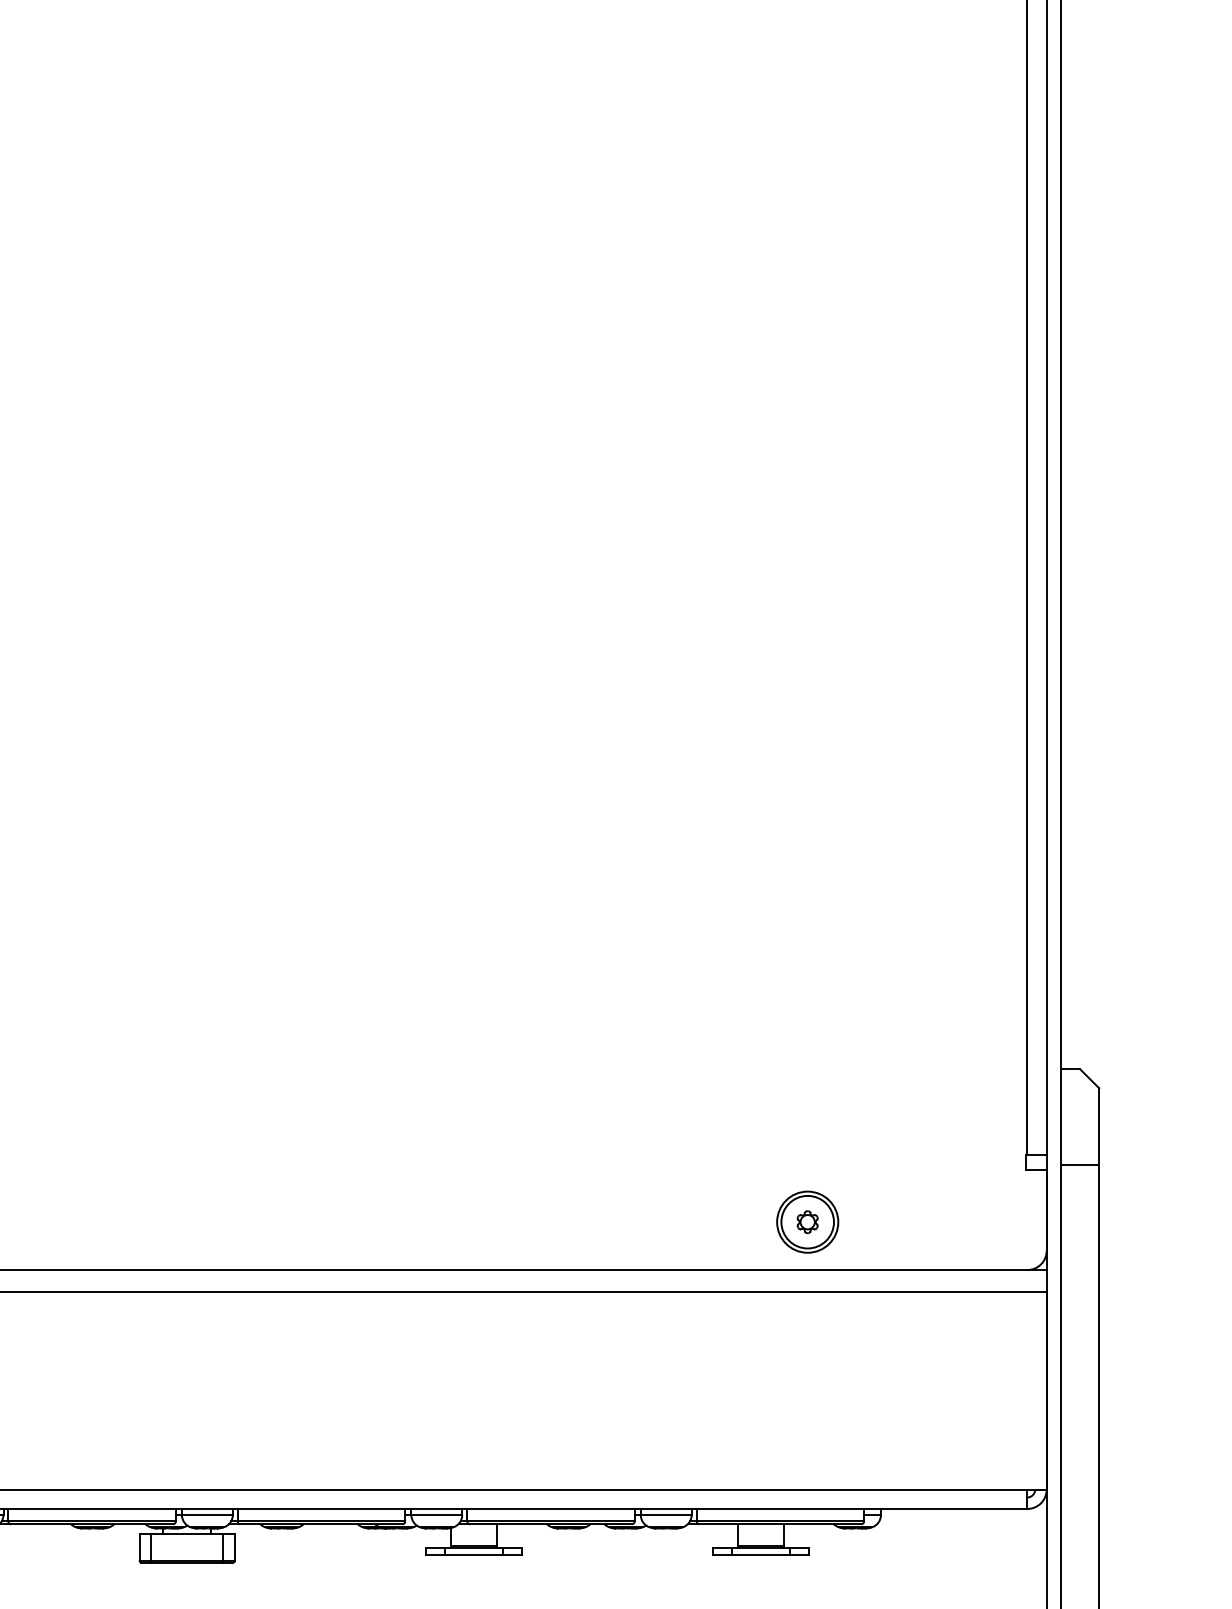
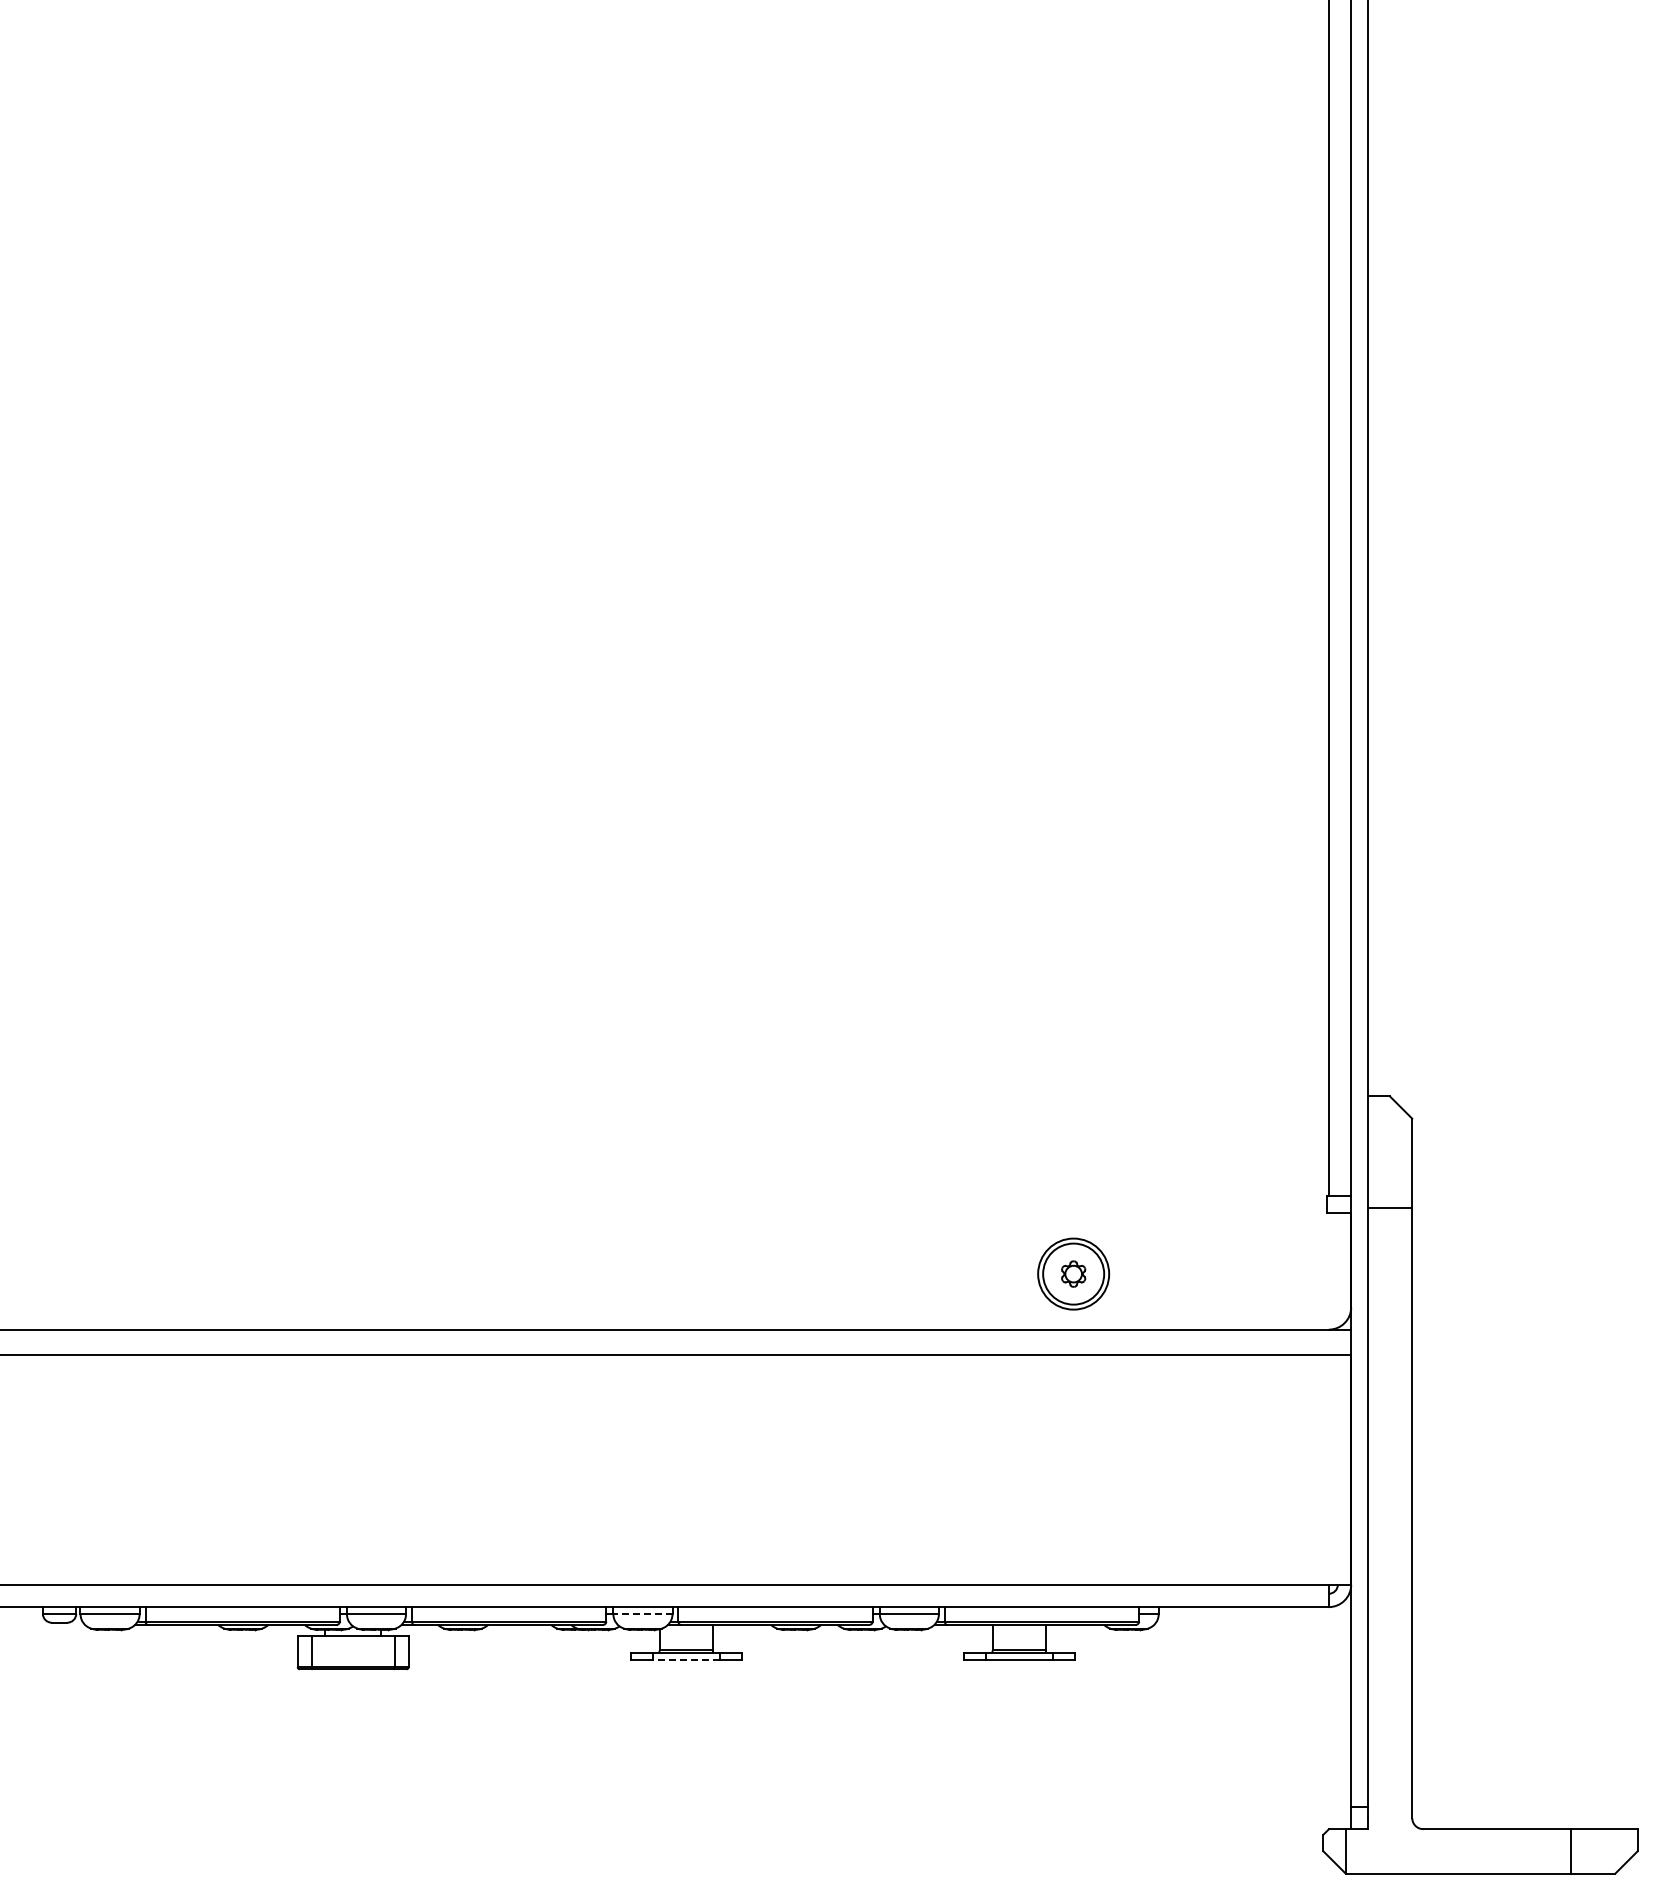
line: (436, 1515) -> (642, 1614), solid -> dashed
line: (473, 1554) -> (685, 1660), solid -> dashed

